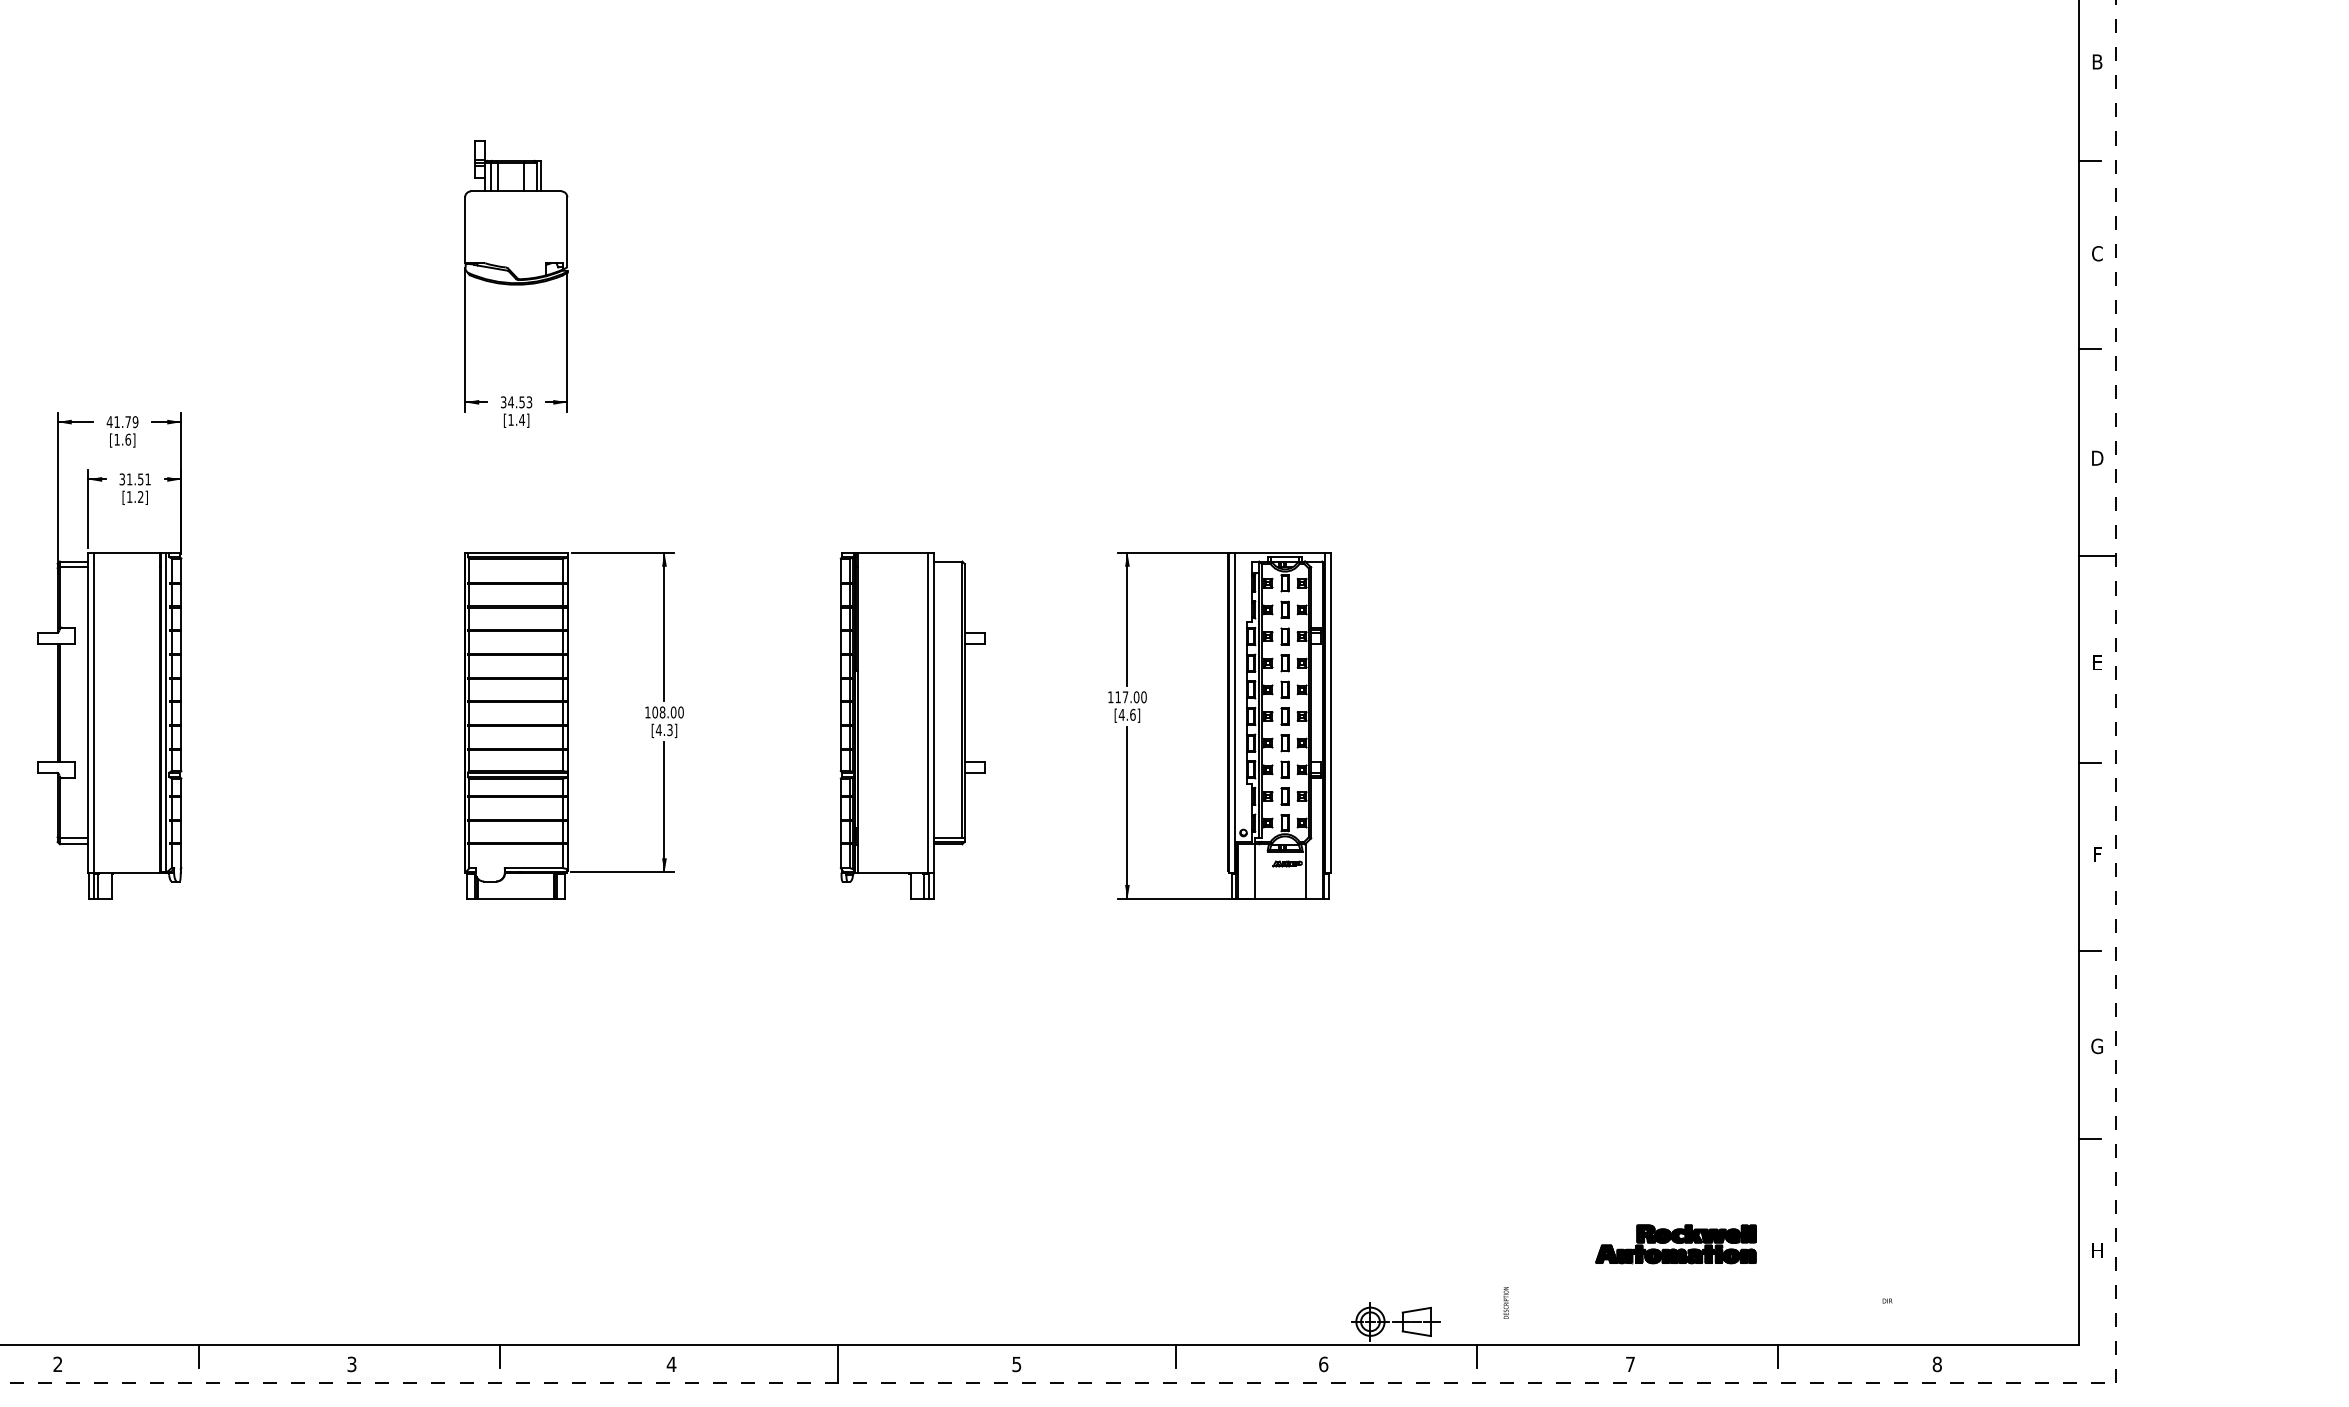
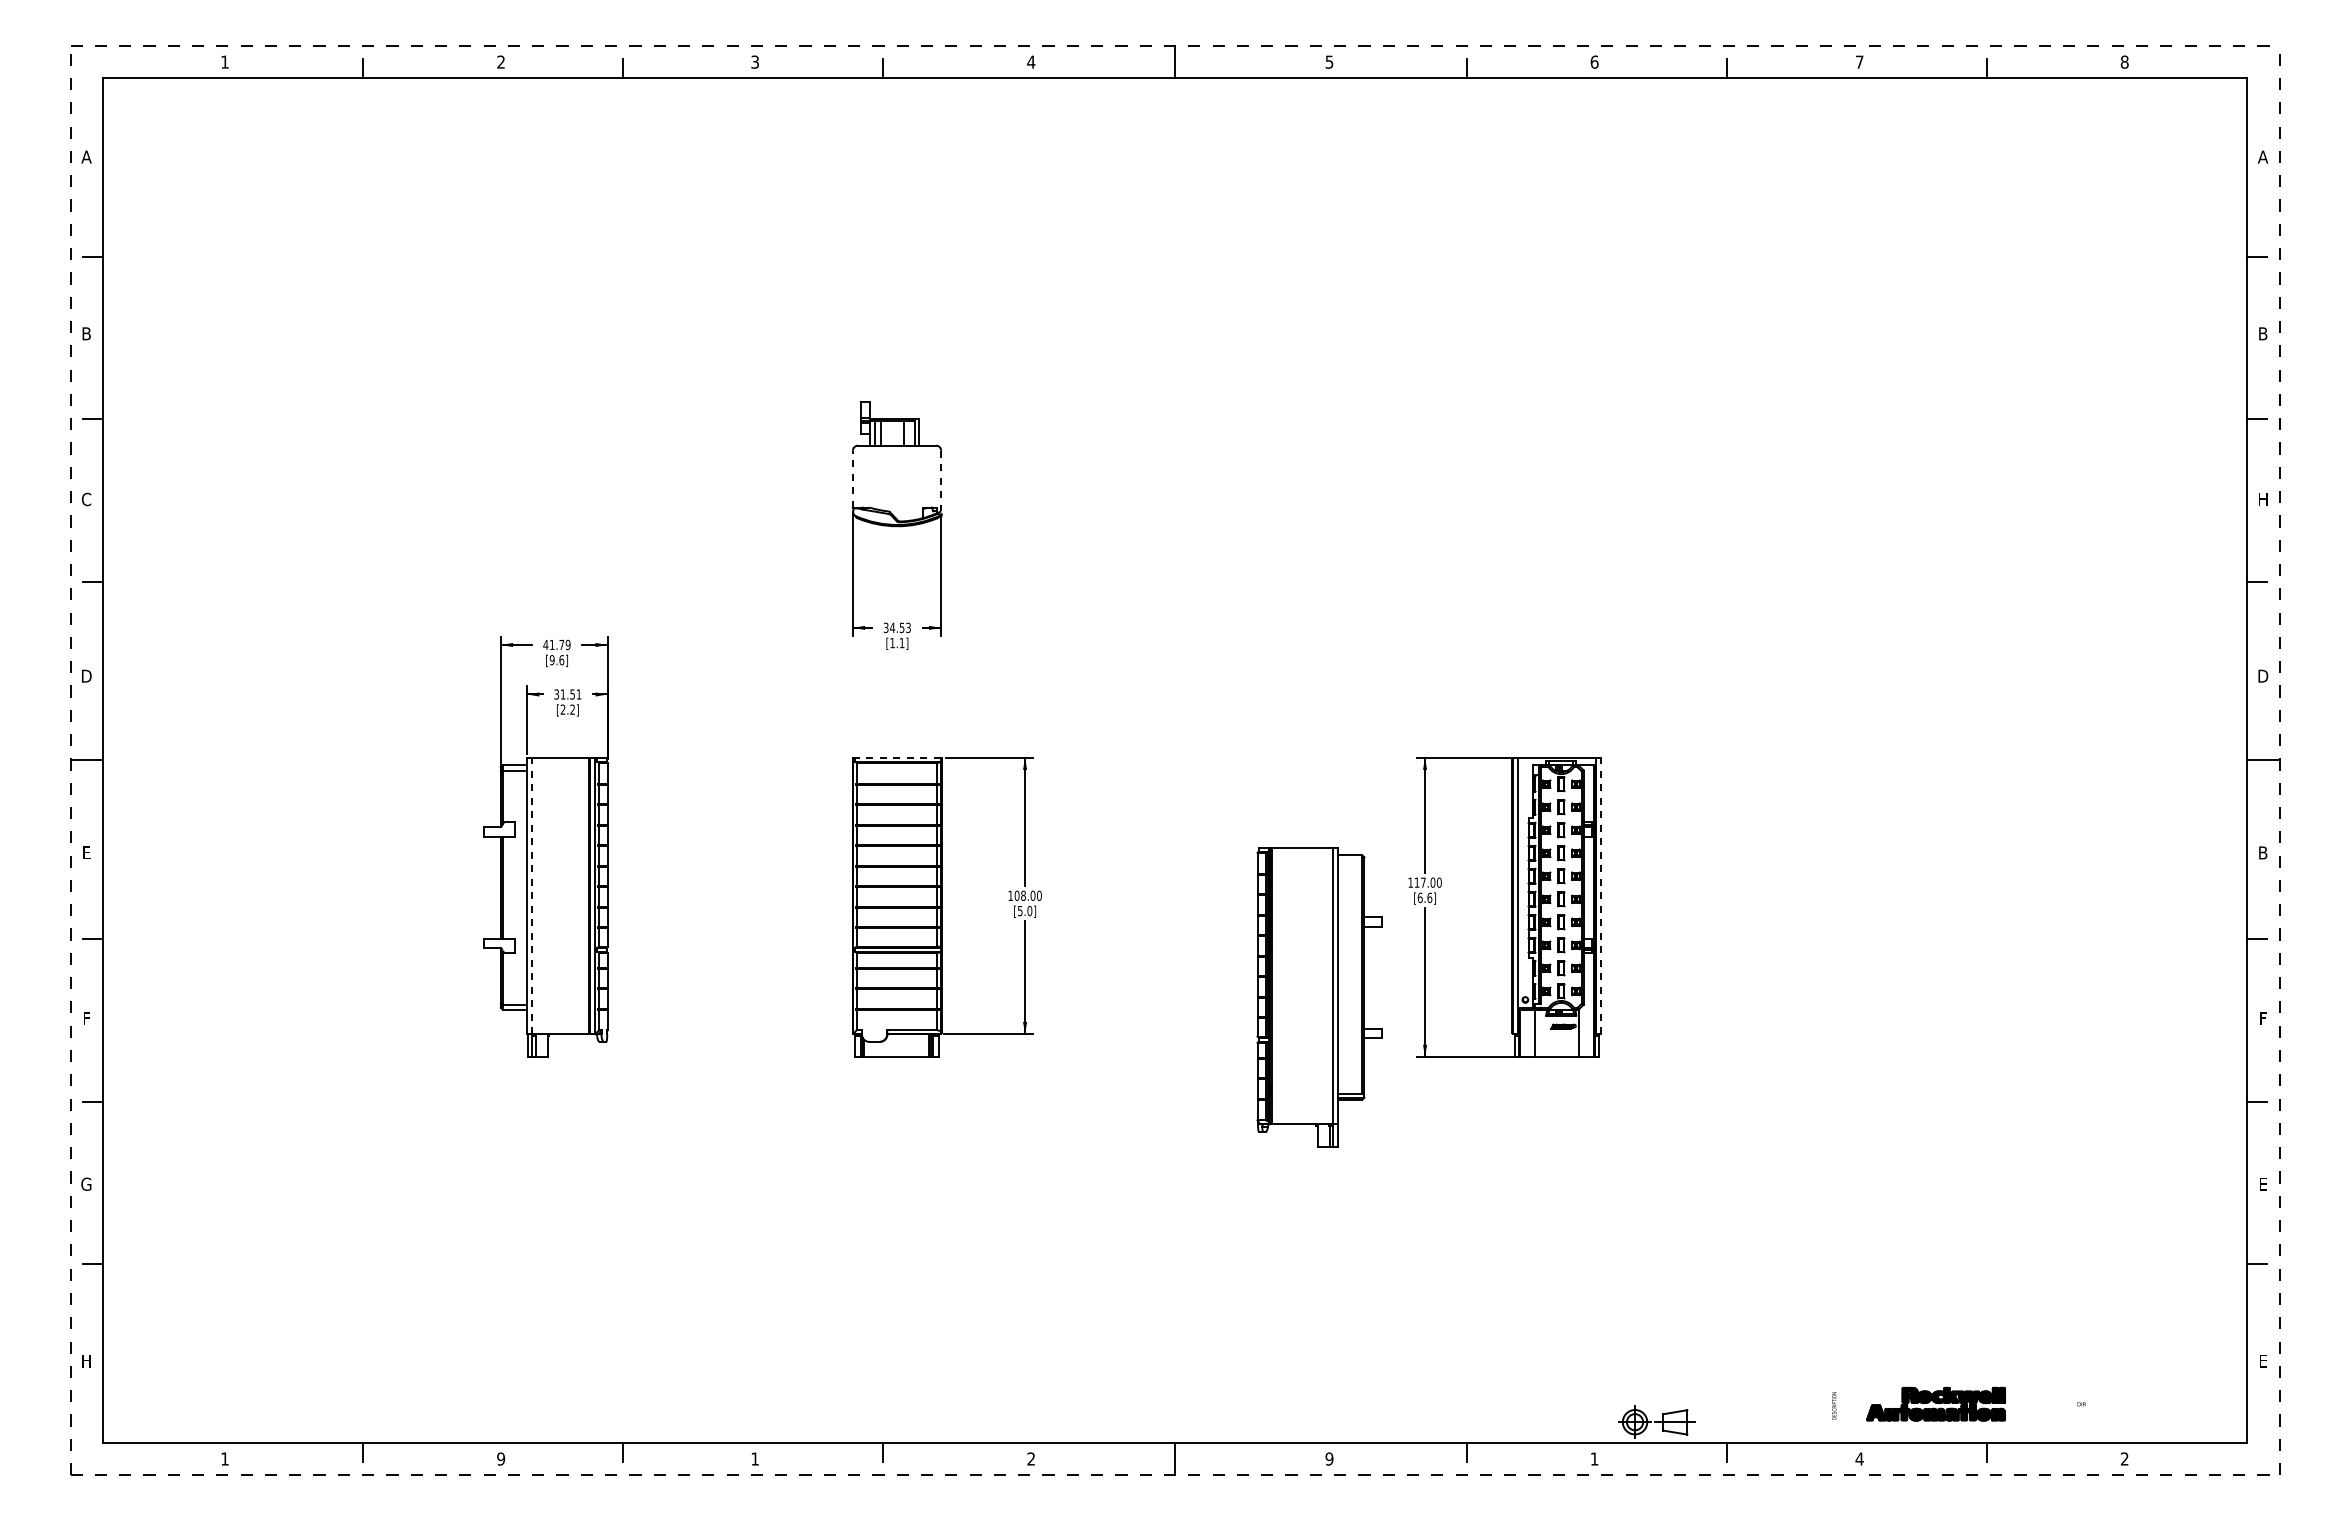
line: (464, 229) -> (852, 478), solid -> dashed
line: (567, 232) -> (941, 481), solid -> dashed
text: (2096, 253) -> (2262, 499), C -> H
text: (521, 420) -> (901, 643), [1.4] -> [1.1]
text: (116, 440) -> (551, 660), [1.6] -> [9.6]
text: (128, 496) -> (562, 709), [1.2] -> [2.2]
line: (516, 552) -> (897, 757), solid -> dashed
text: (2097, 662) -> (2263, 852), E -> B
line: (94, 712) -> (532, 895), solid -> dashed
line: (1330, 712) -> (1600, 895), solid -> dashed
text: (1120, 714) -> (1419, 897), [4.6] -> [6.6]
part: (912, 725) -> (1319, 997), moved
text: (663, 730) -> (1024, 911), [4.3] -> [5.0]
text: (2096, 1045) -> (2262, 1183), G -> E
part: (1675, 1243) -> (1935, 1403), moved
text: (2097, 1251) -> (2263, 1361), H -> E
text: (1506, 1302) -> (1834, 1405), moved
text: (58, 1363) -> (501, 1458), 2 -> 9
text: (351, 1363) -> (754, 1458), 3 -> 1
text: (671, 1363) -> (1031, 1458), 4 -> 2
text: (1016, 1363) -> (1329, 1458), 5 -> 9
text: (1323, 1363) -> (1594, 1458), 6 -> 1
text: (1630, 1363) -> (1859, 1458), 7 -> 4
text: (1937, 1363) -> (2124, 1458), 8 -> 2

